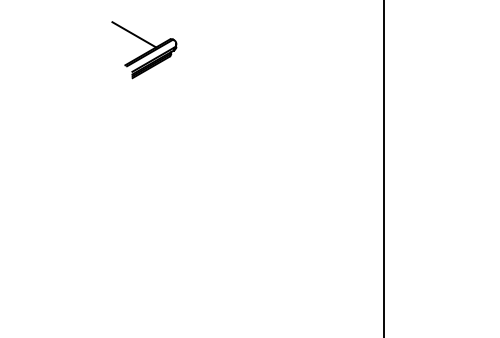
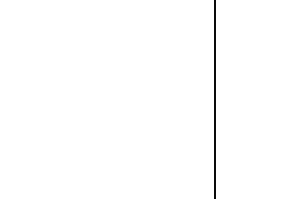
part: (143, 48) -> (91, 33), removed

